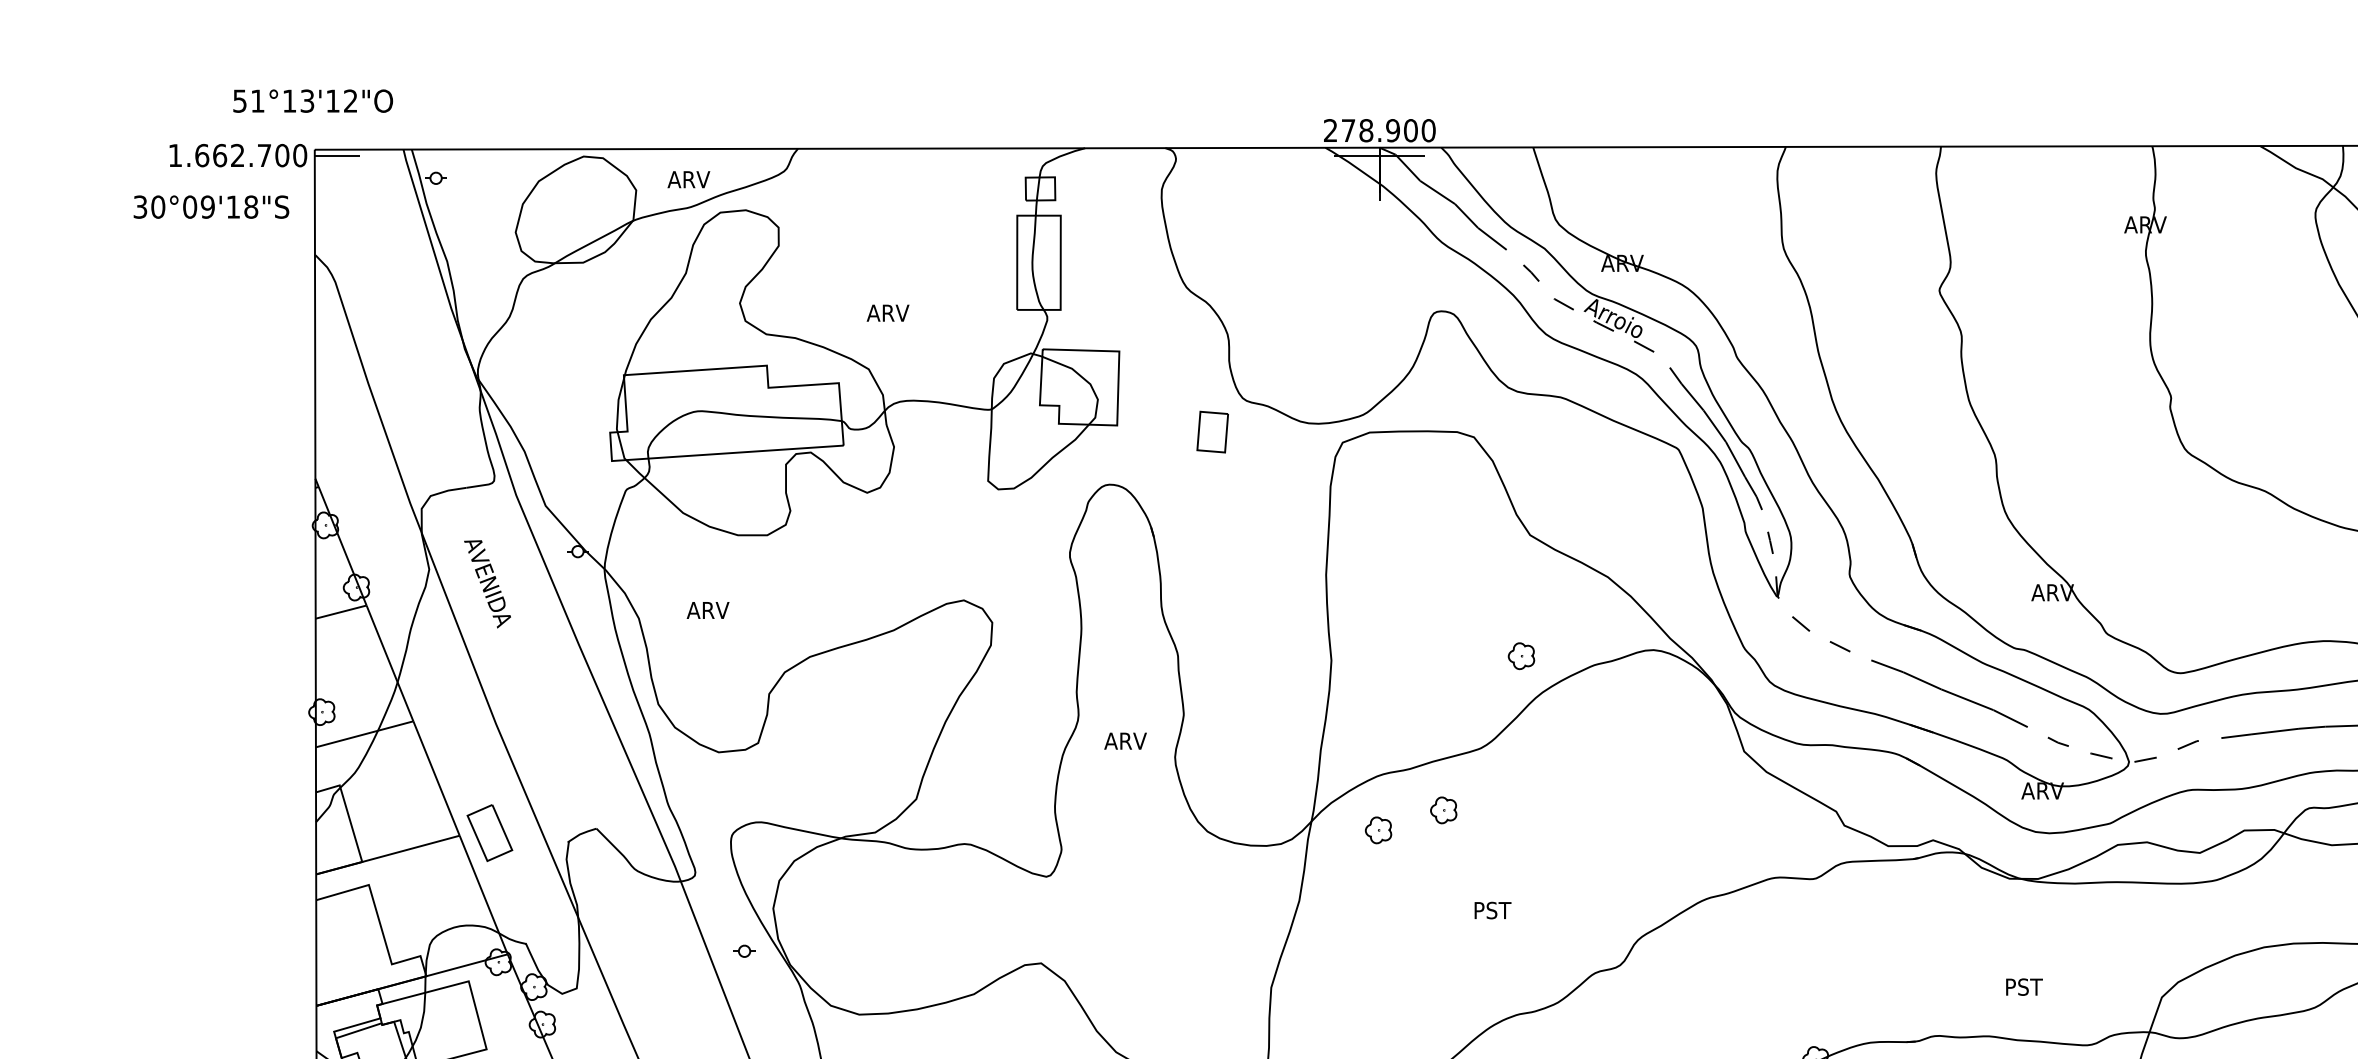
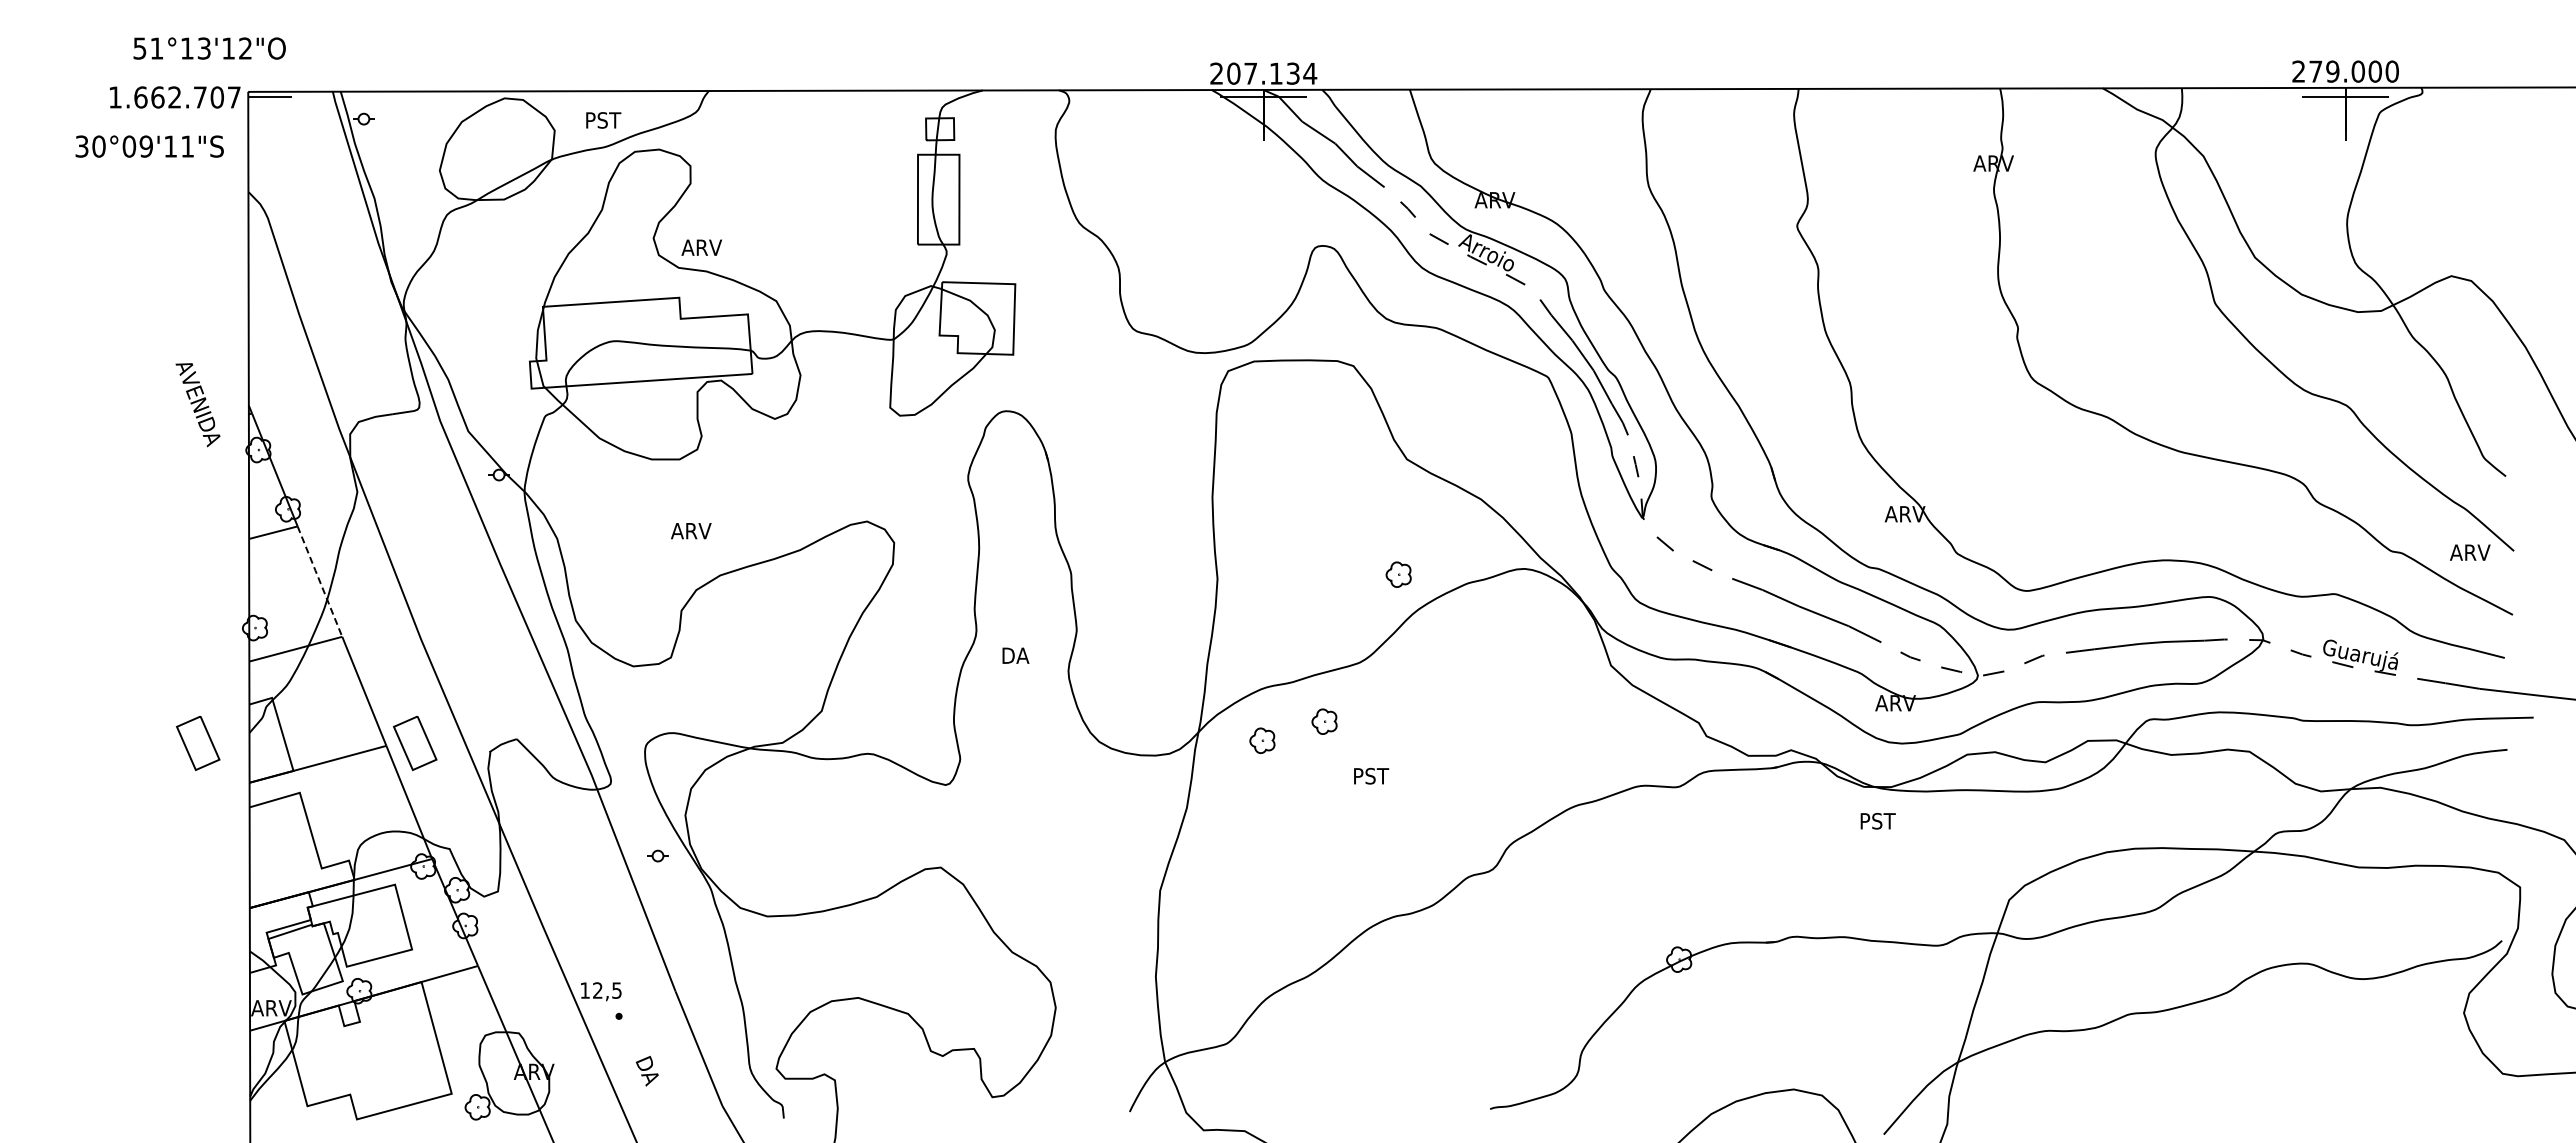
text: (312, 101) -> (209, 48), moved
text: (1389, 130) -> (1272, 73), 278.900 -> 207.134
text: (299, 155) -> (233, 97), 1.662.700 -> 1.662.707
text: (688, 179) -> (604, 120), ARV -> PST
text: (251, 207) -> (187, 146), 30°09'18"S -> 30°09'11"S
text: (887, 312) -> (701, 247), moved
part: (1211, 431) -> (1103, 360), removed
text: (487, 584) -> (197, 405), moved
text: (708, 610) -> (691, 531), moved
line: (389, 663) -> (319, 581), solid -> dashed
text: (1125, 740) -> (1021, 655), ARV -> DA
part: (261, 833) -> (197, 743), added
text: (1492, 909) -> (1371, 775), moved
text: (2023, 987) -> (1877, 821), moved

